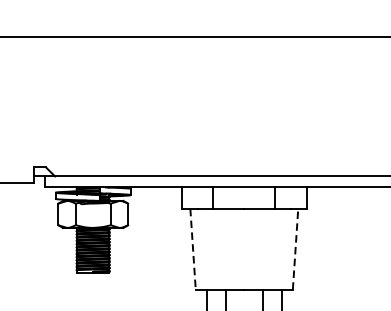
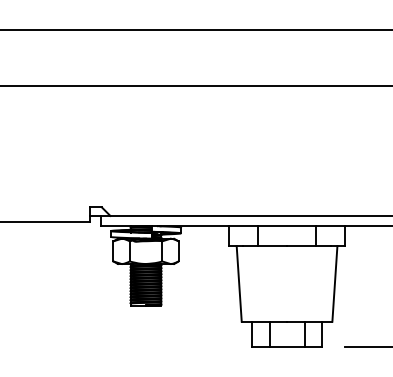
line: (193, 248) -> (239, 283), dashed -> solid
line: (295, 248) -> (334, 283), dashed -> solid

